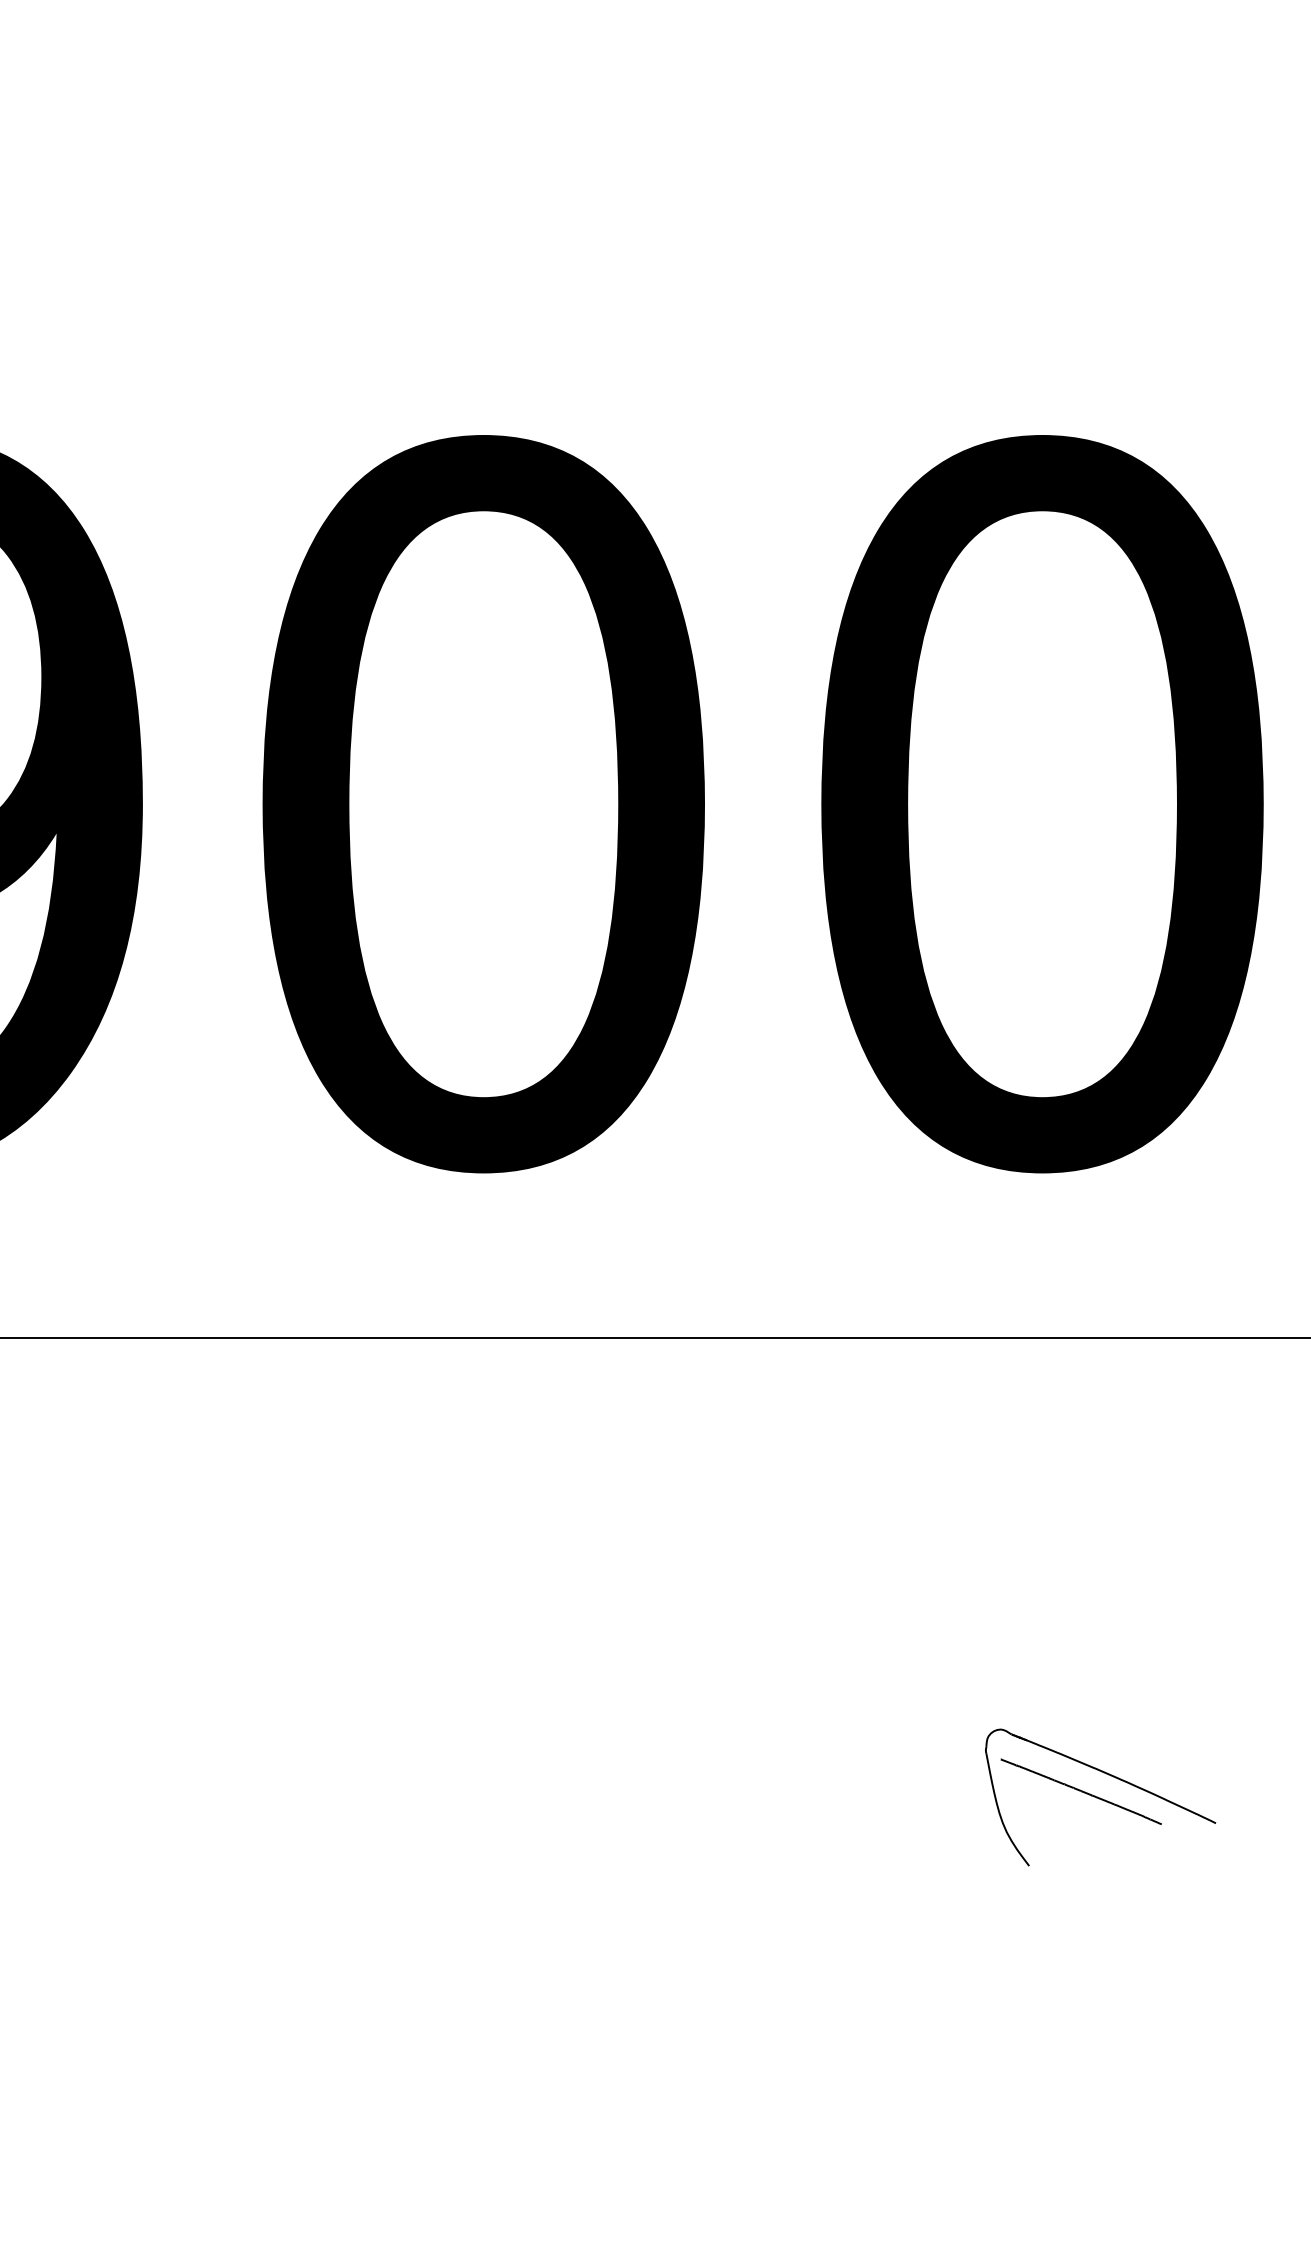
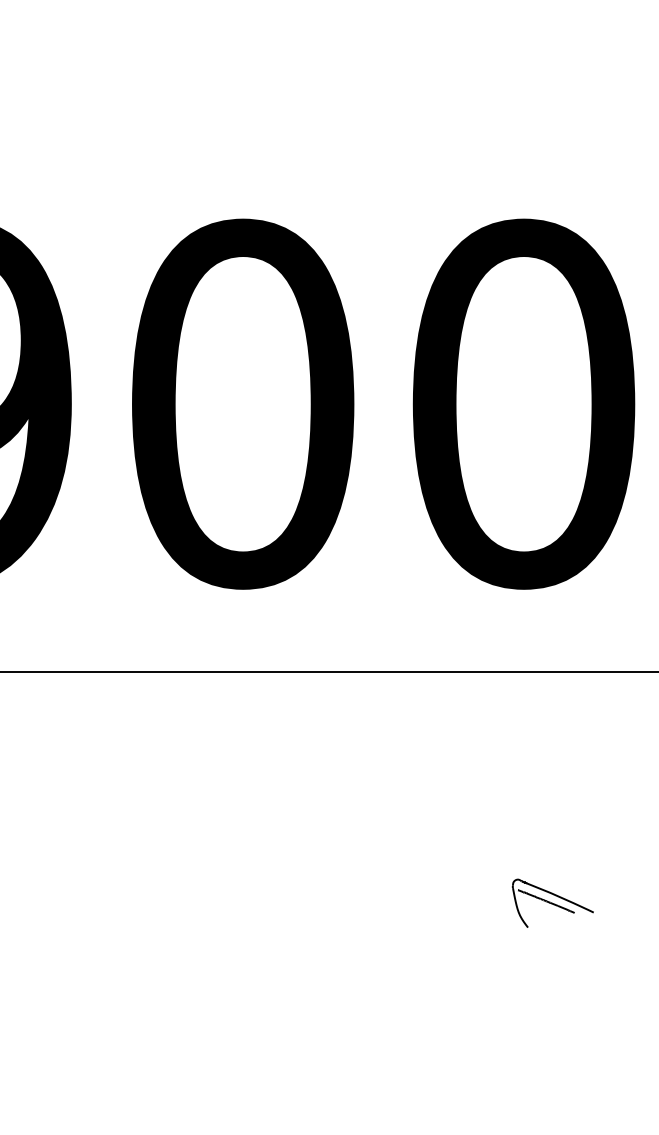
part: (1099, 1797) -> (552, 903), size x0.7

